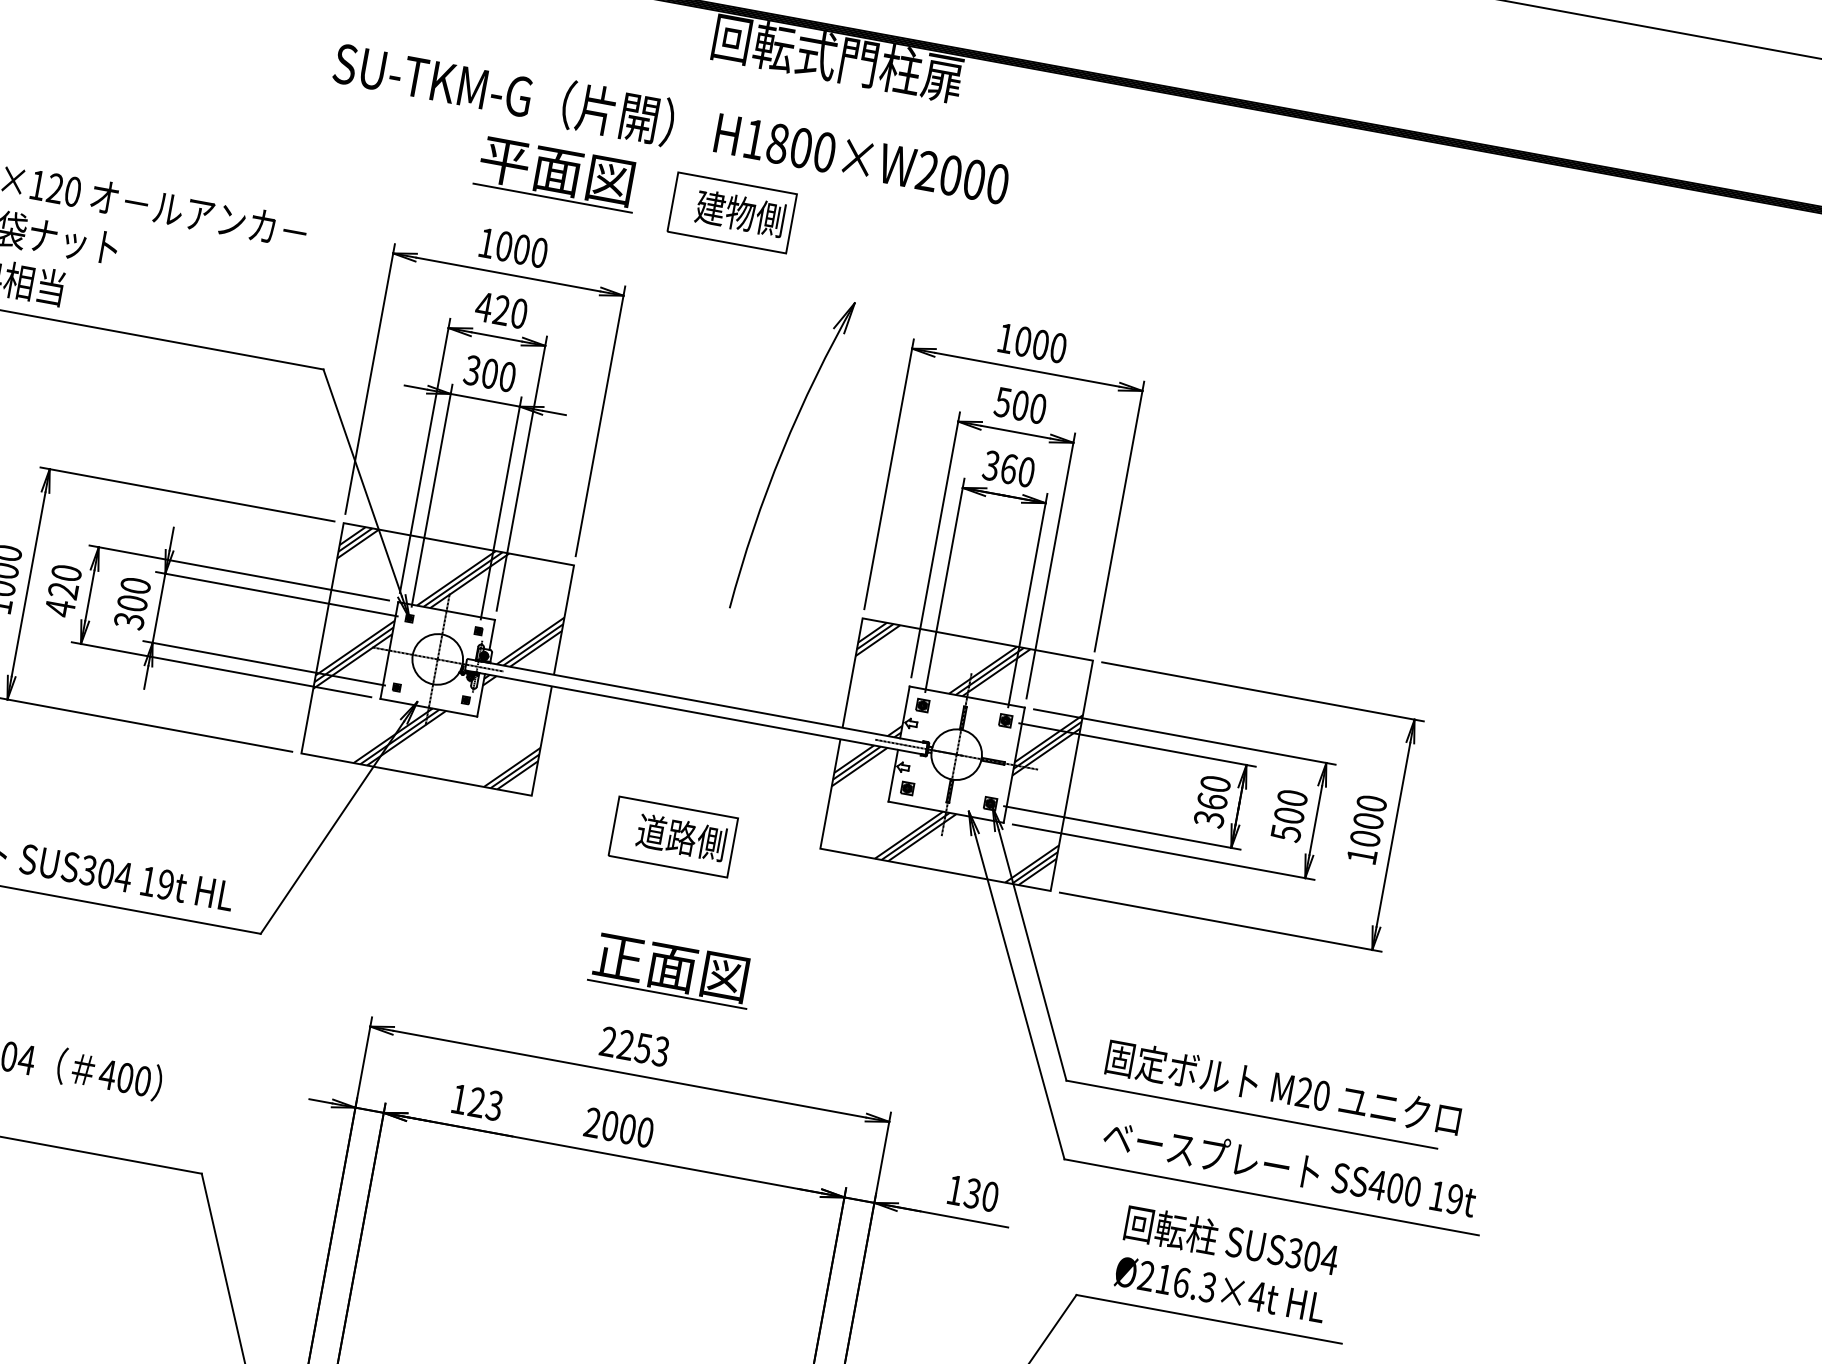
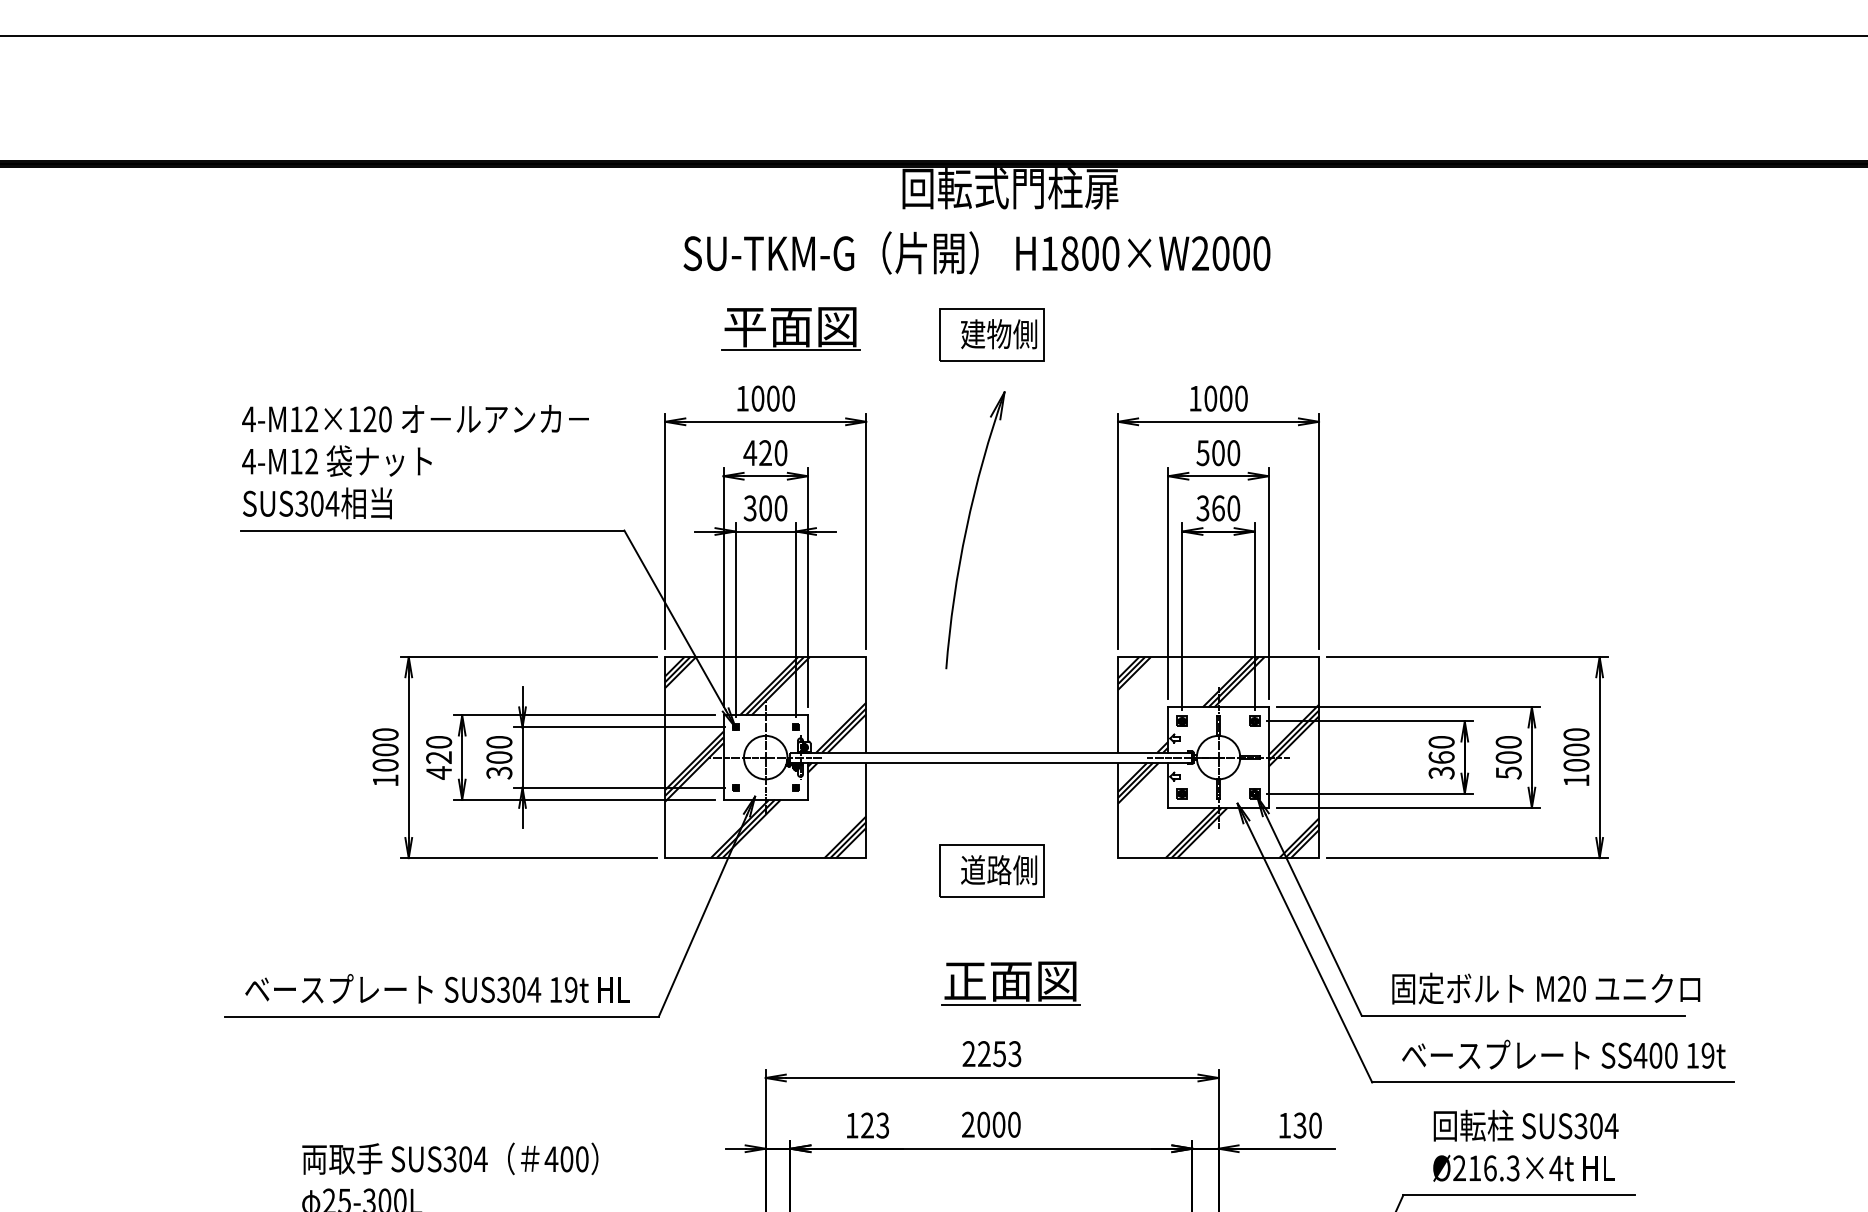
text: (671, 122) -> (976, 252), moved
part: (731, 212) -> (991, 334), moved
part: (783, 453) -> (967, 530), moved

